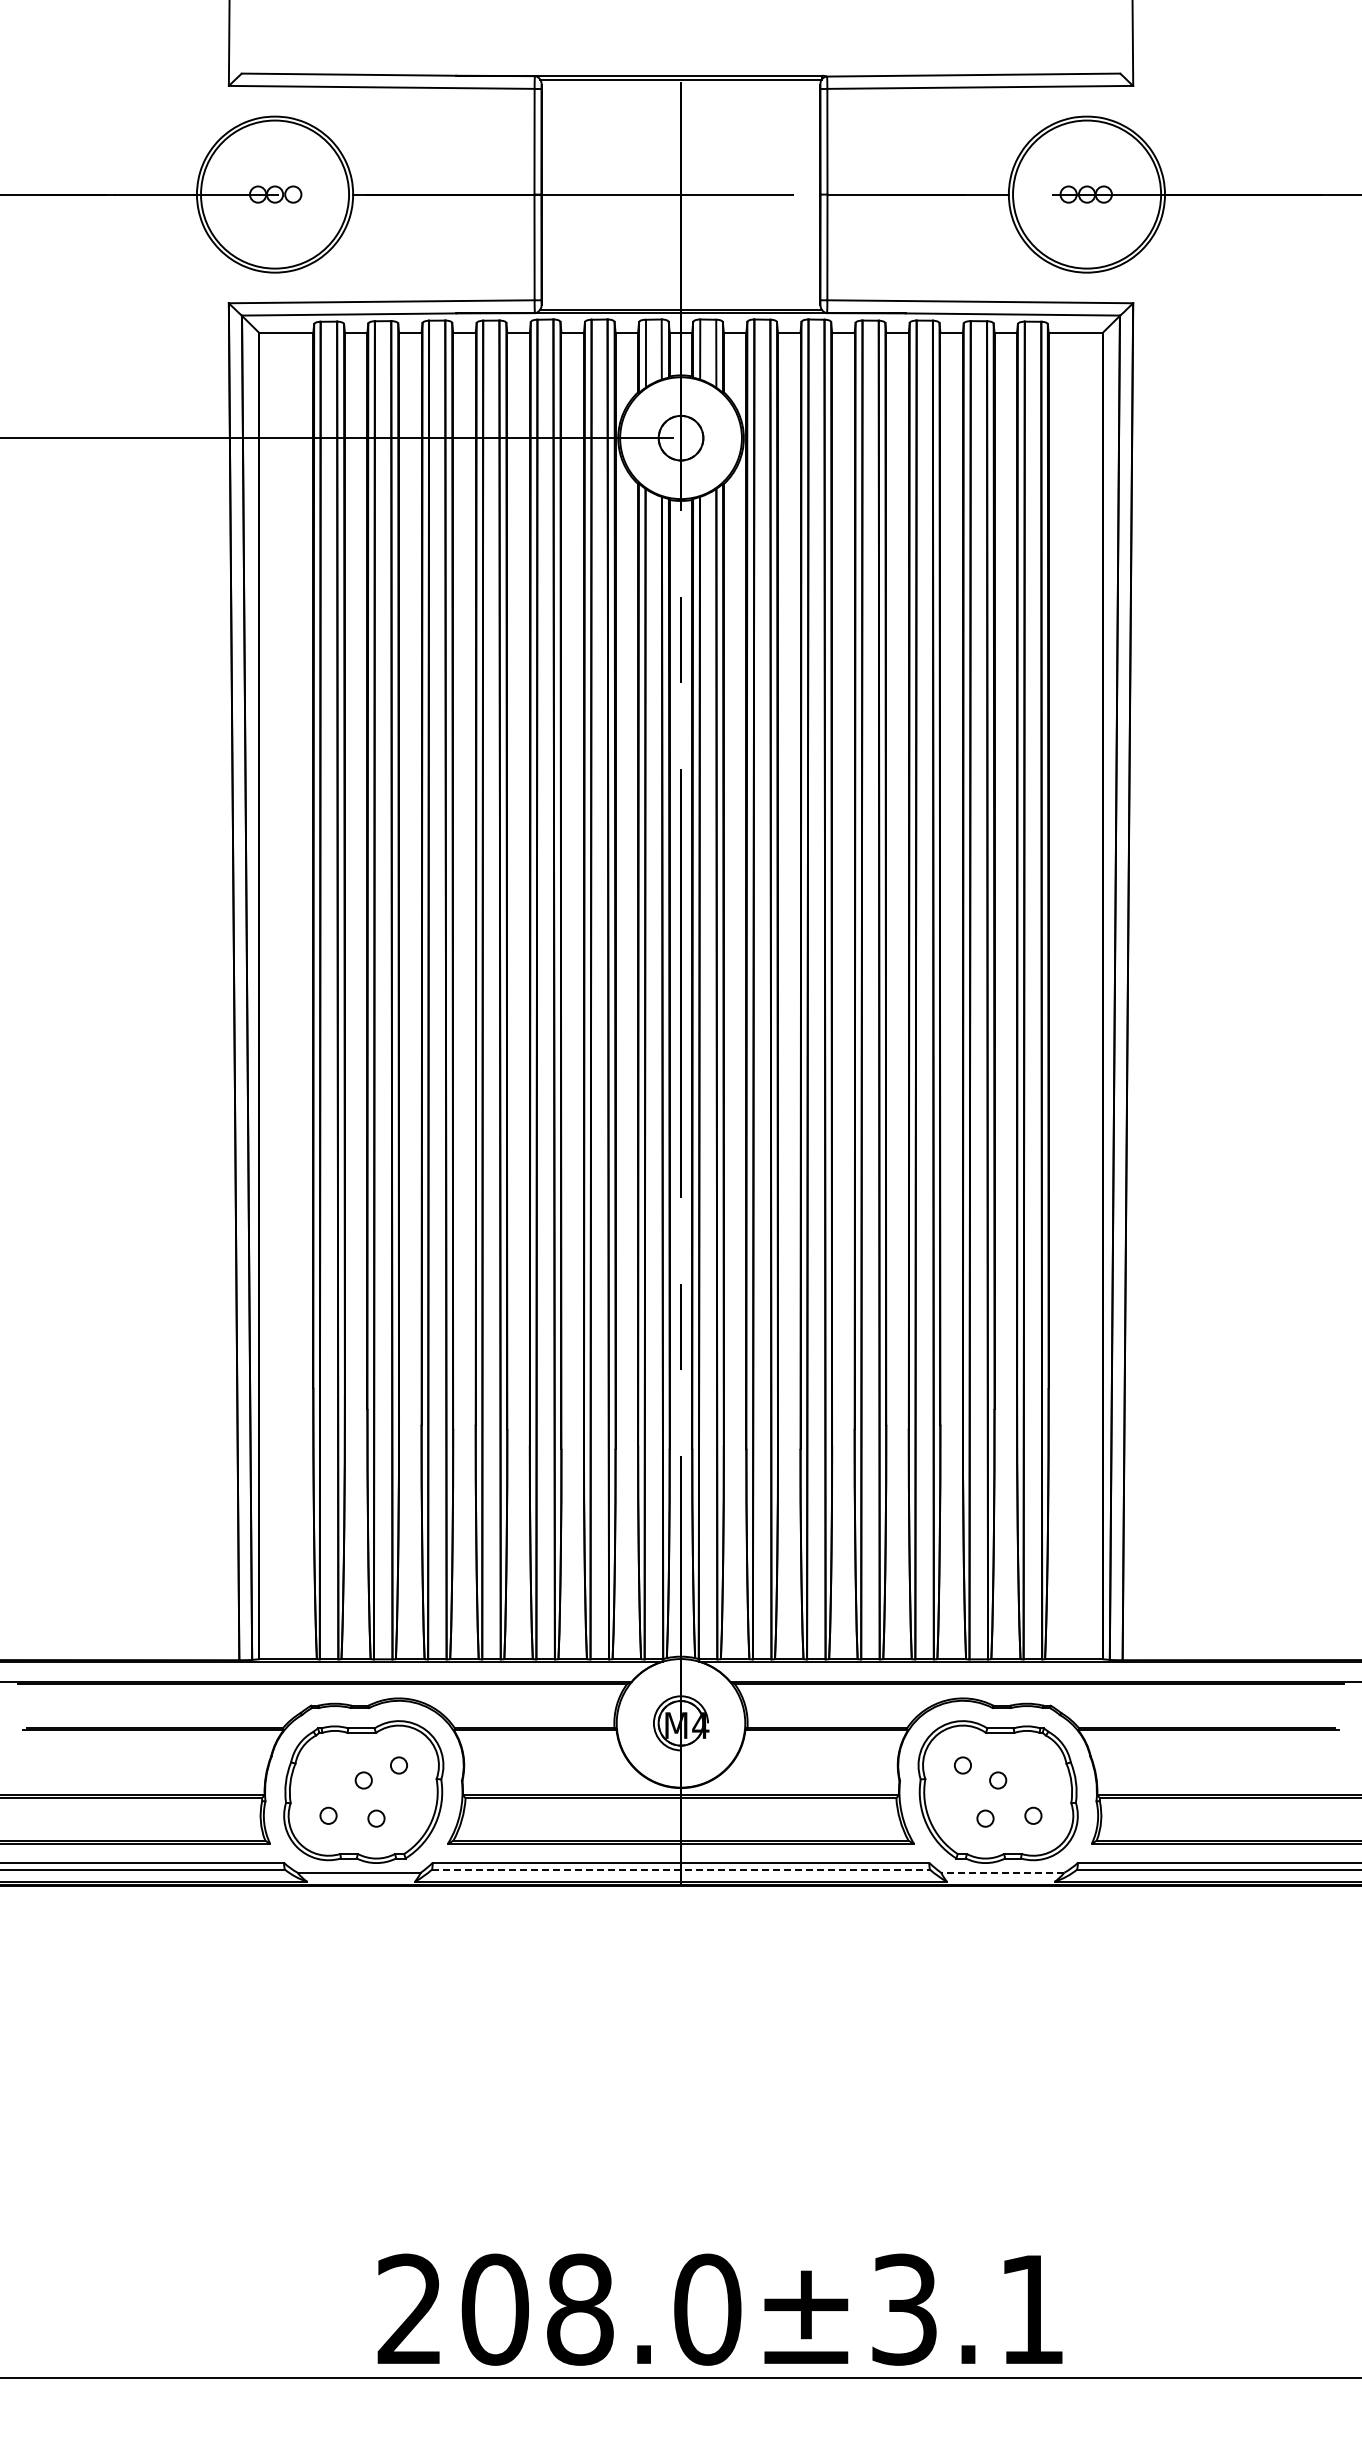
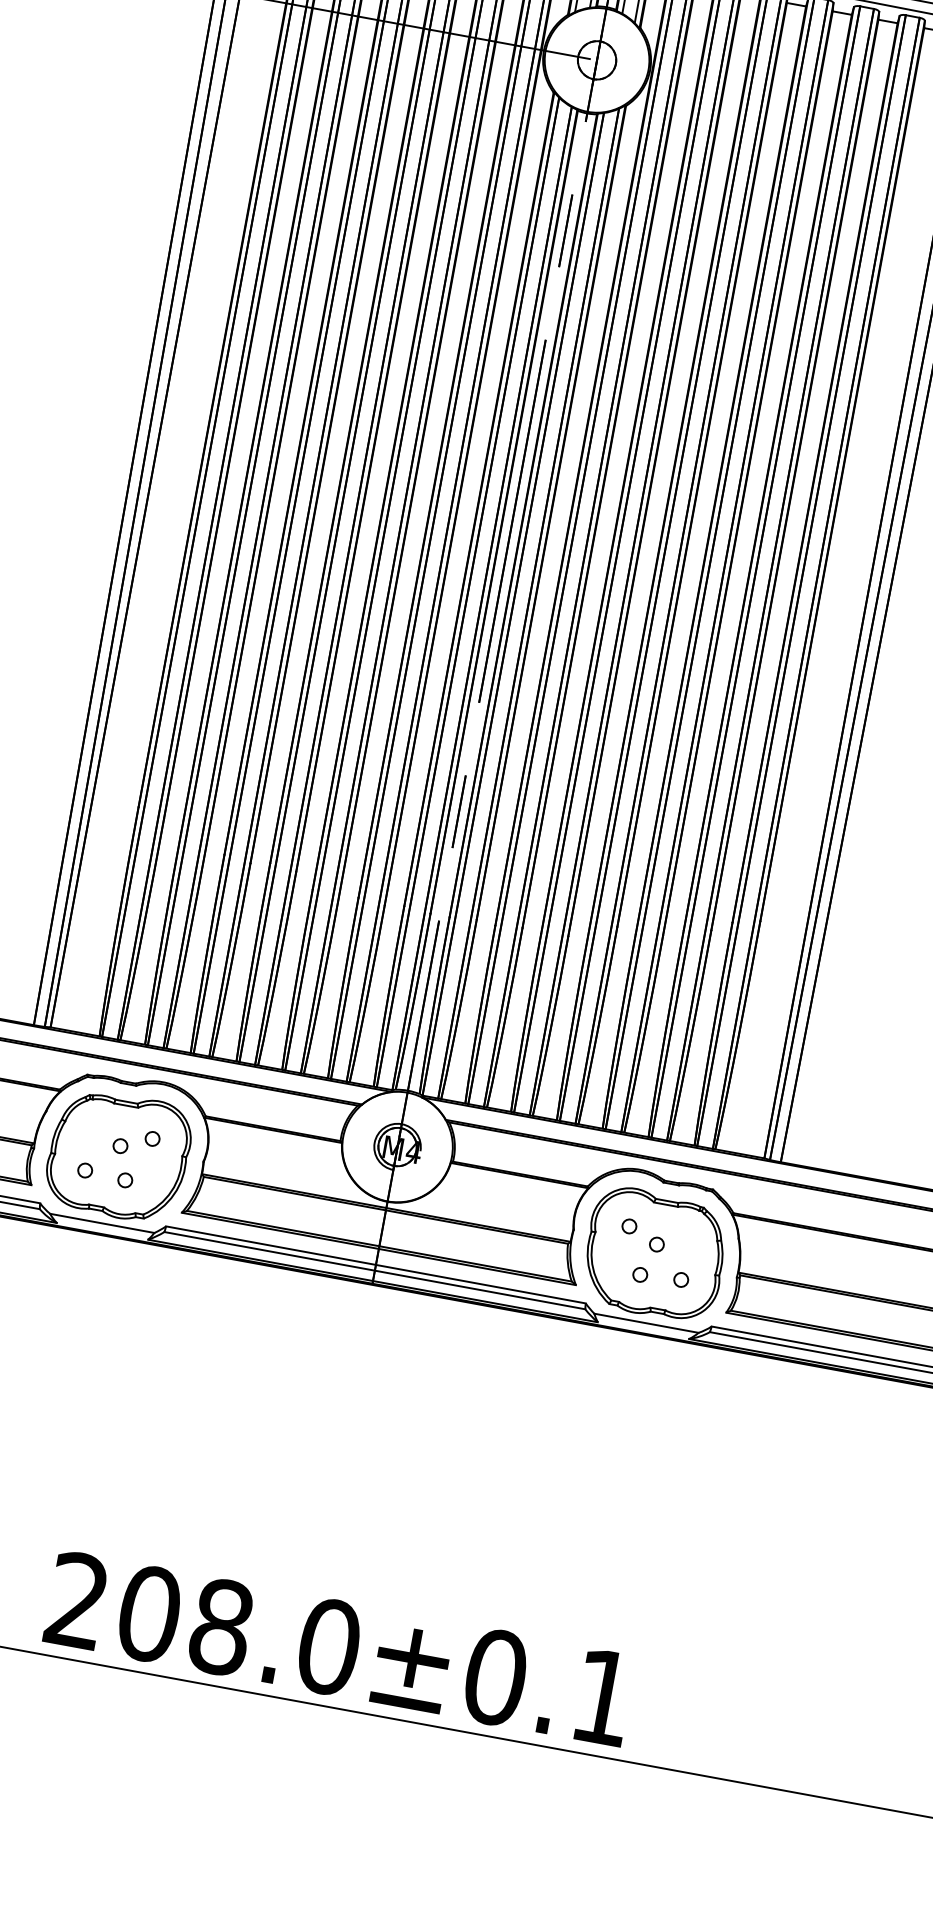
line: (680, 1869) -> (374, 1270), dashed -> solid
line: (1002, 1872) -> (646, 1323), dashed -> solid
text: (904, 2309) -> (495, 1677), 208.0±3.1 -> 208.0±0.1

